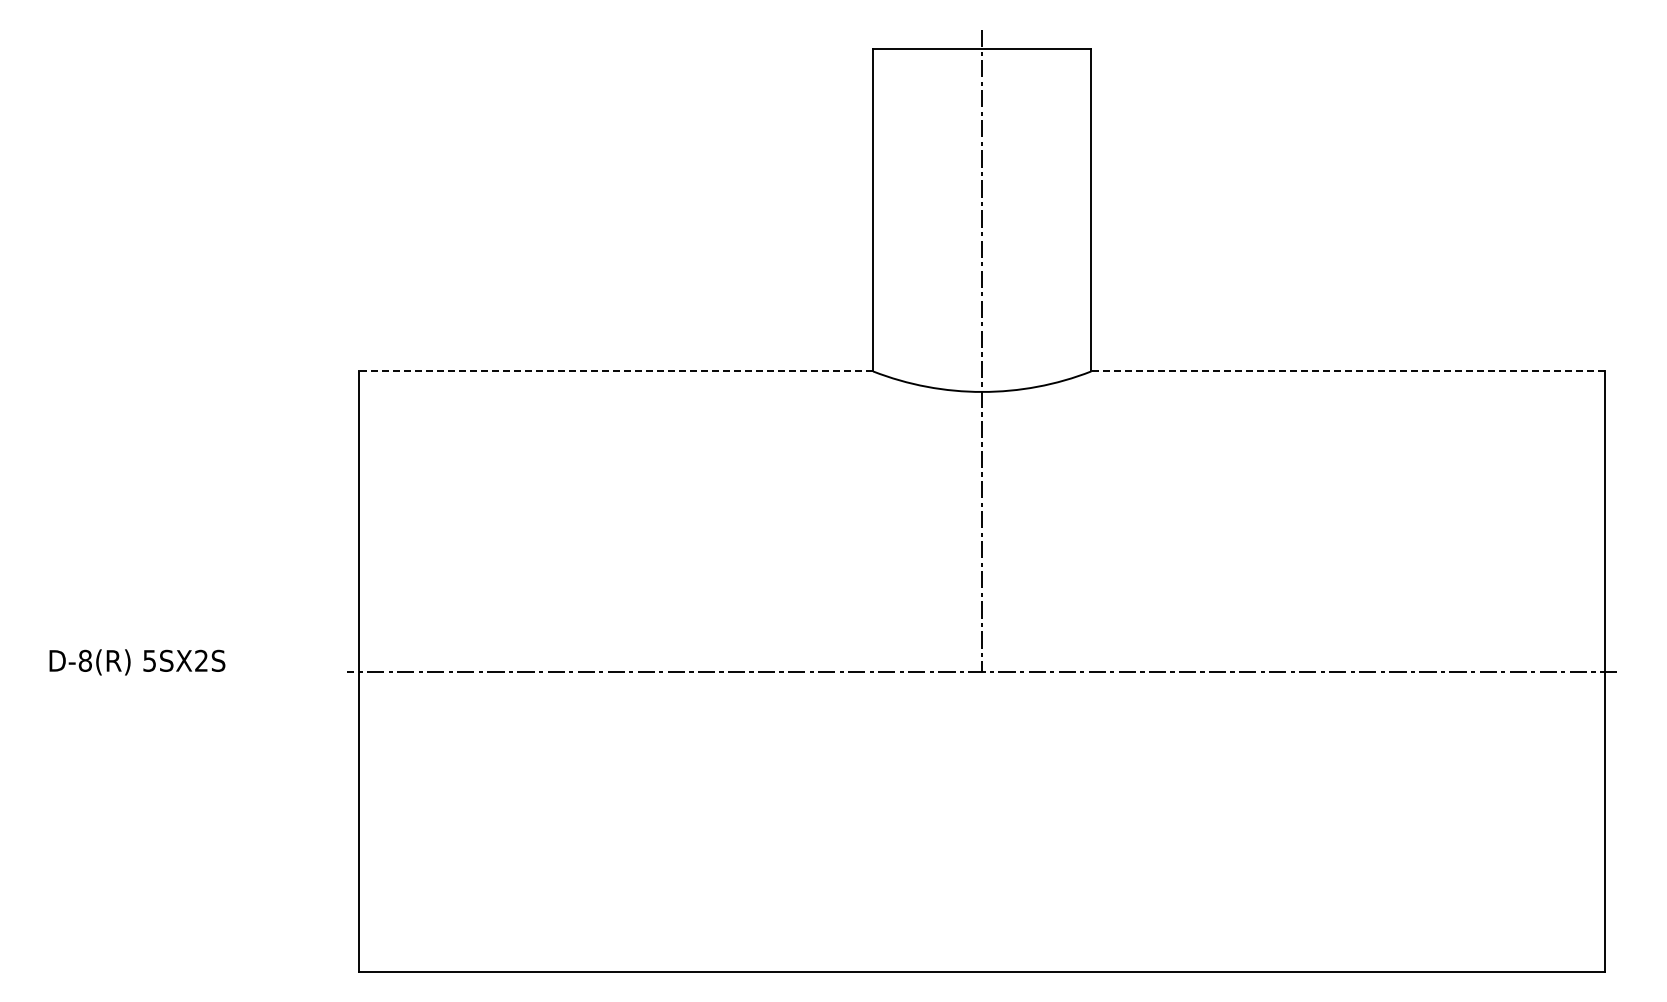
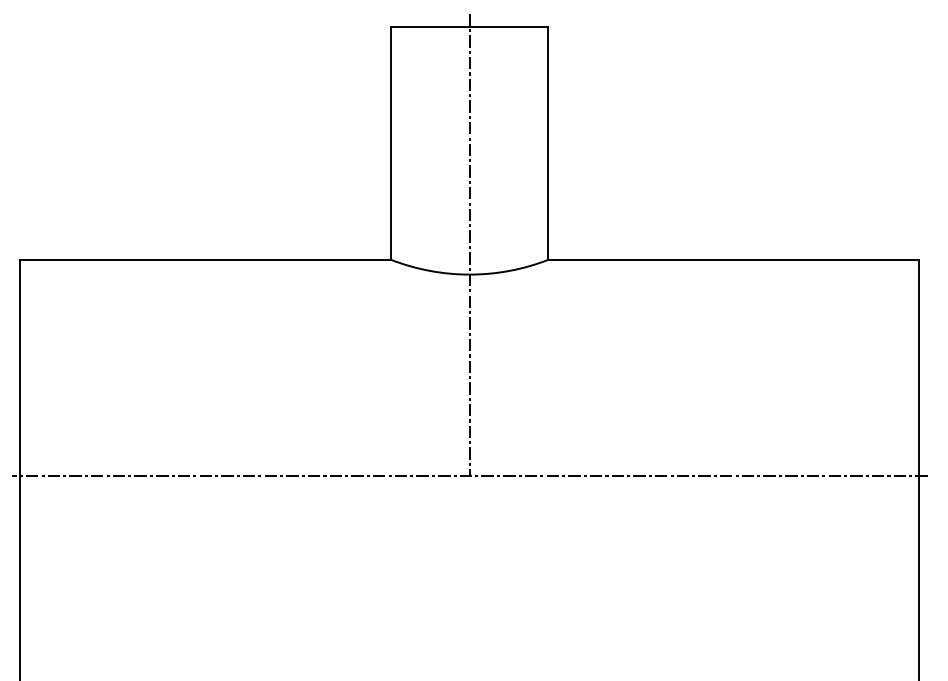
line: (616, 371) -> (205, 259), dashed -> solid
line: (1348, 371) -> (733, 259), dashed -> solid

